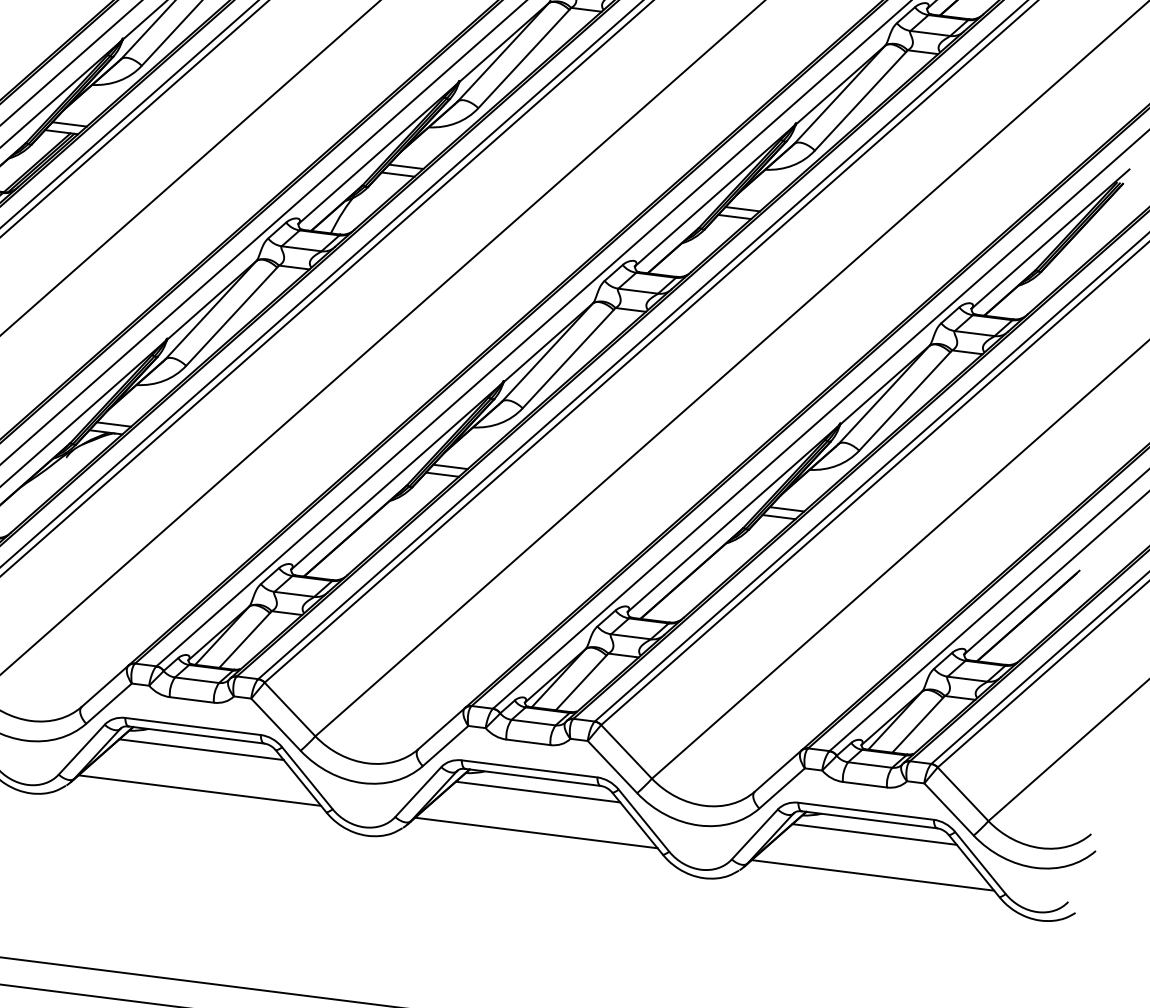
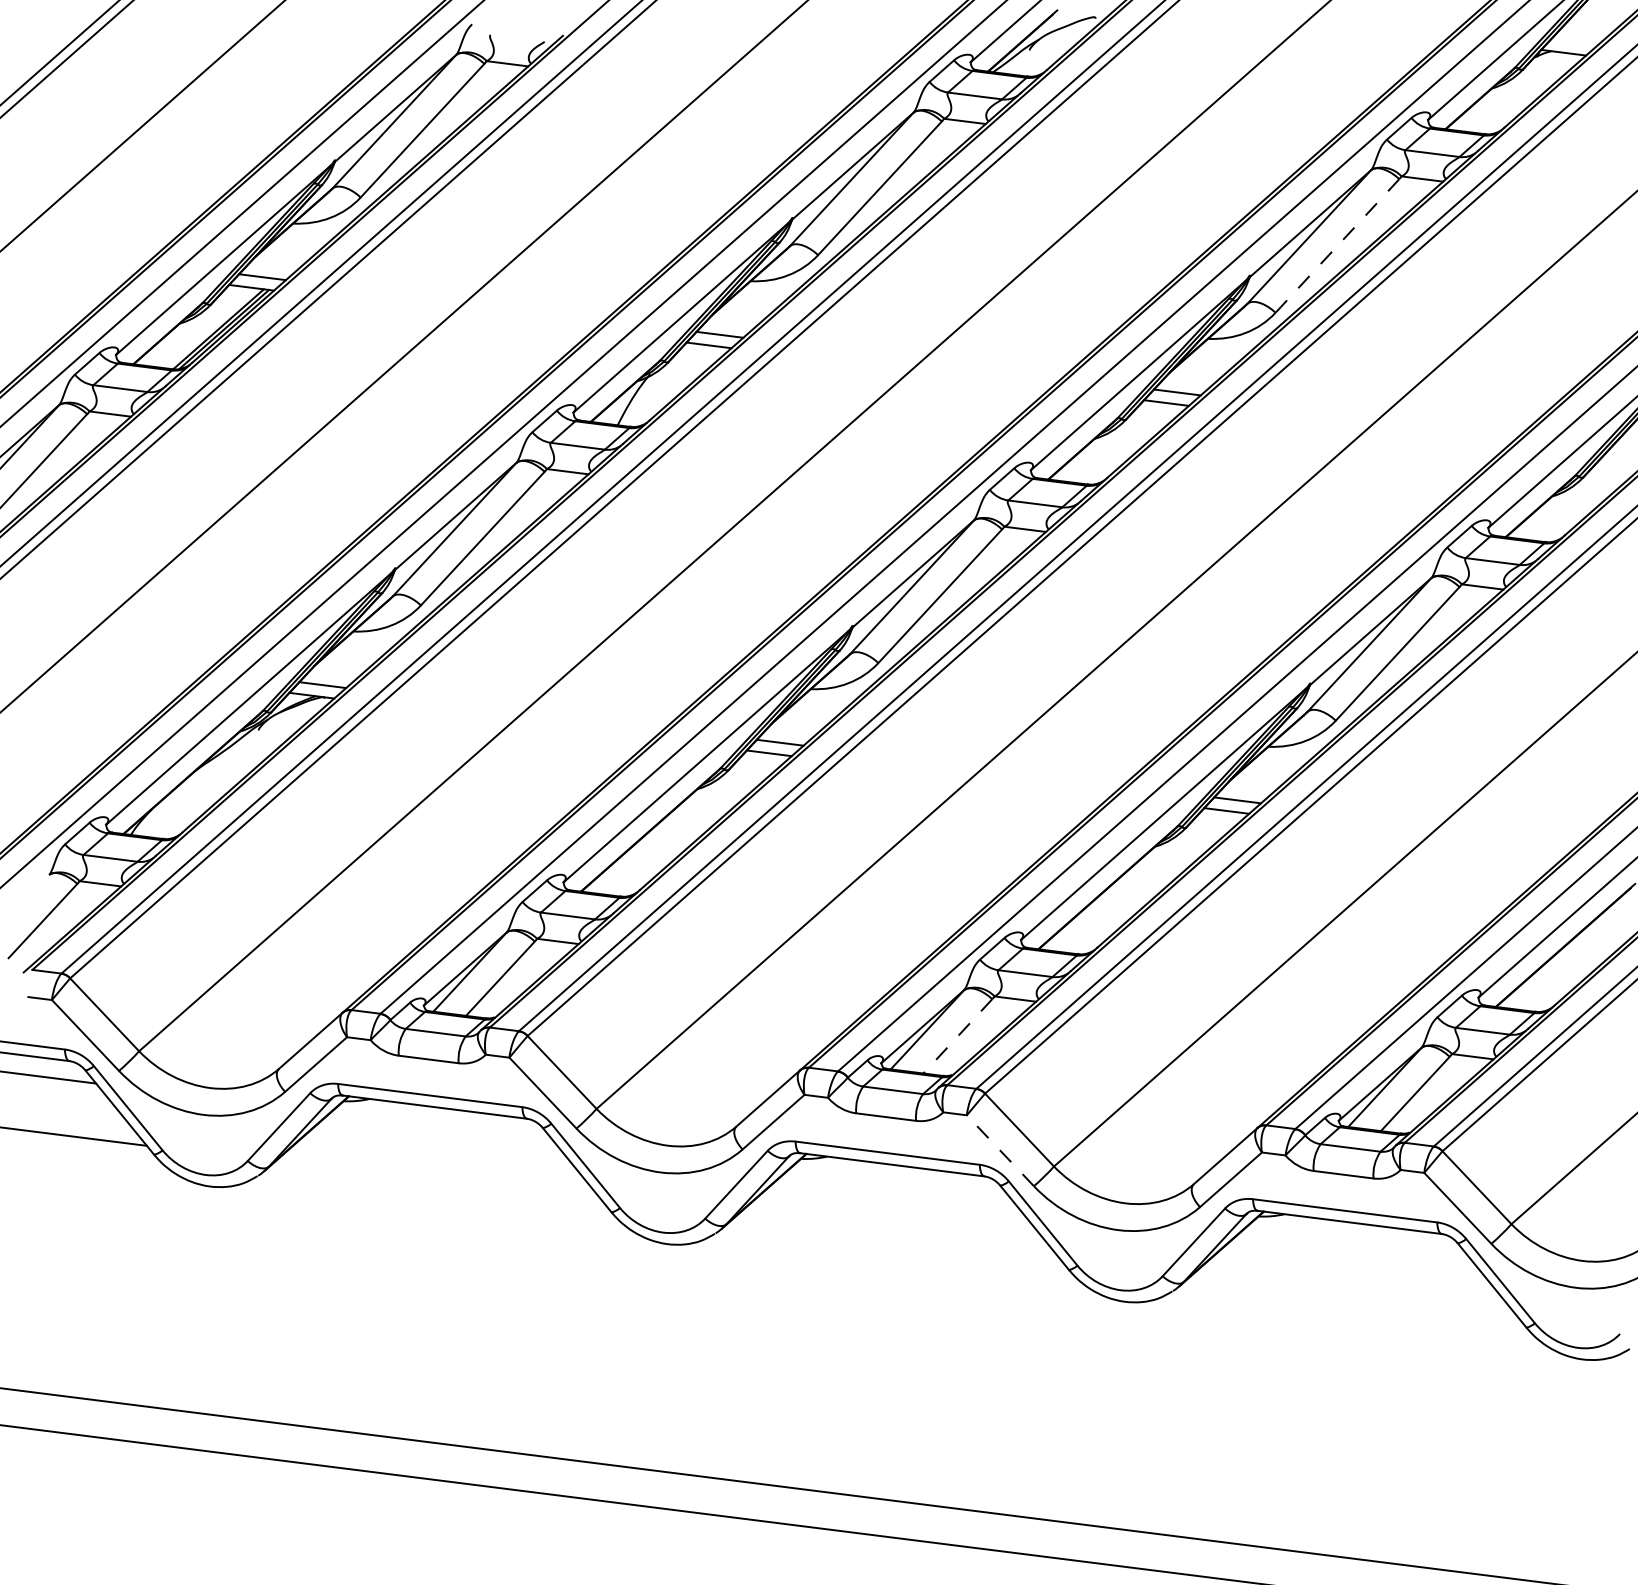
line: (860, 101) -> (1337, 246), solid -> dashed
line: (580, 683) -> (957, 1036), solid -> dashed
line: (201, 749) -> (441, 1127), removed
line: (612, 766) -> (1000, 1150), solid -> dashed
line: (199, 790) -> (439, 1182), removed
line: (538, 791) -> (899, 1184), removed
line: (536, 833) -> (896, 1240), removed
line: (874, 834) -> (1356, 1242), removed
line: (872, 875) -> (1354, 1297), removed

